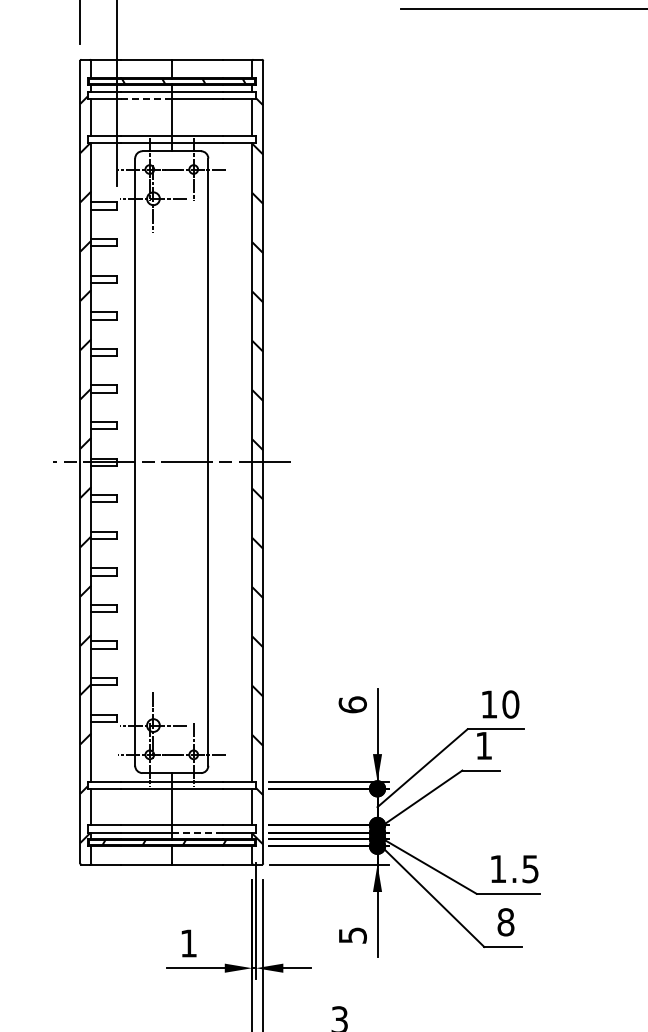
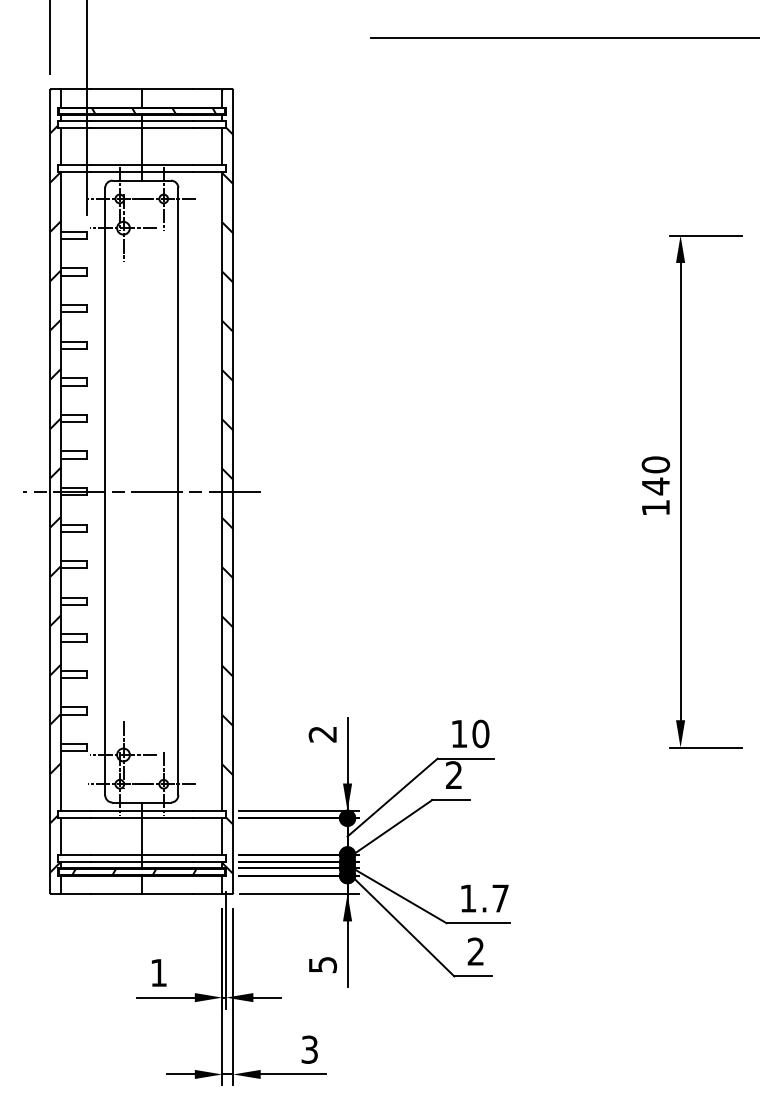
line: (146, 99) -> (116, 128), dashed -> solid
text: (352, 704) -> (322, 733), 6 -> 2
text: (483, 745) -> (453, 774), 1 -> 2
line: (197, 833) -> (167, 862), dashed -> solid
text: (530, 869) -> (500, 898), 1.5 -> 1.7
text: (505, 922) -> (475, 951), 8 -> 2

